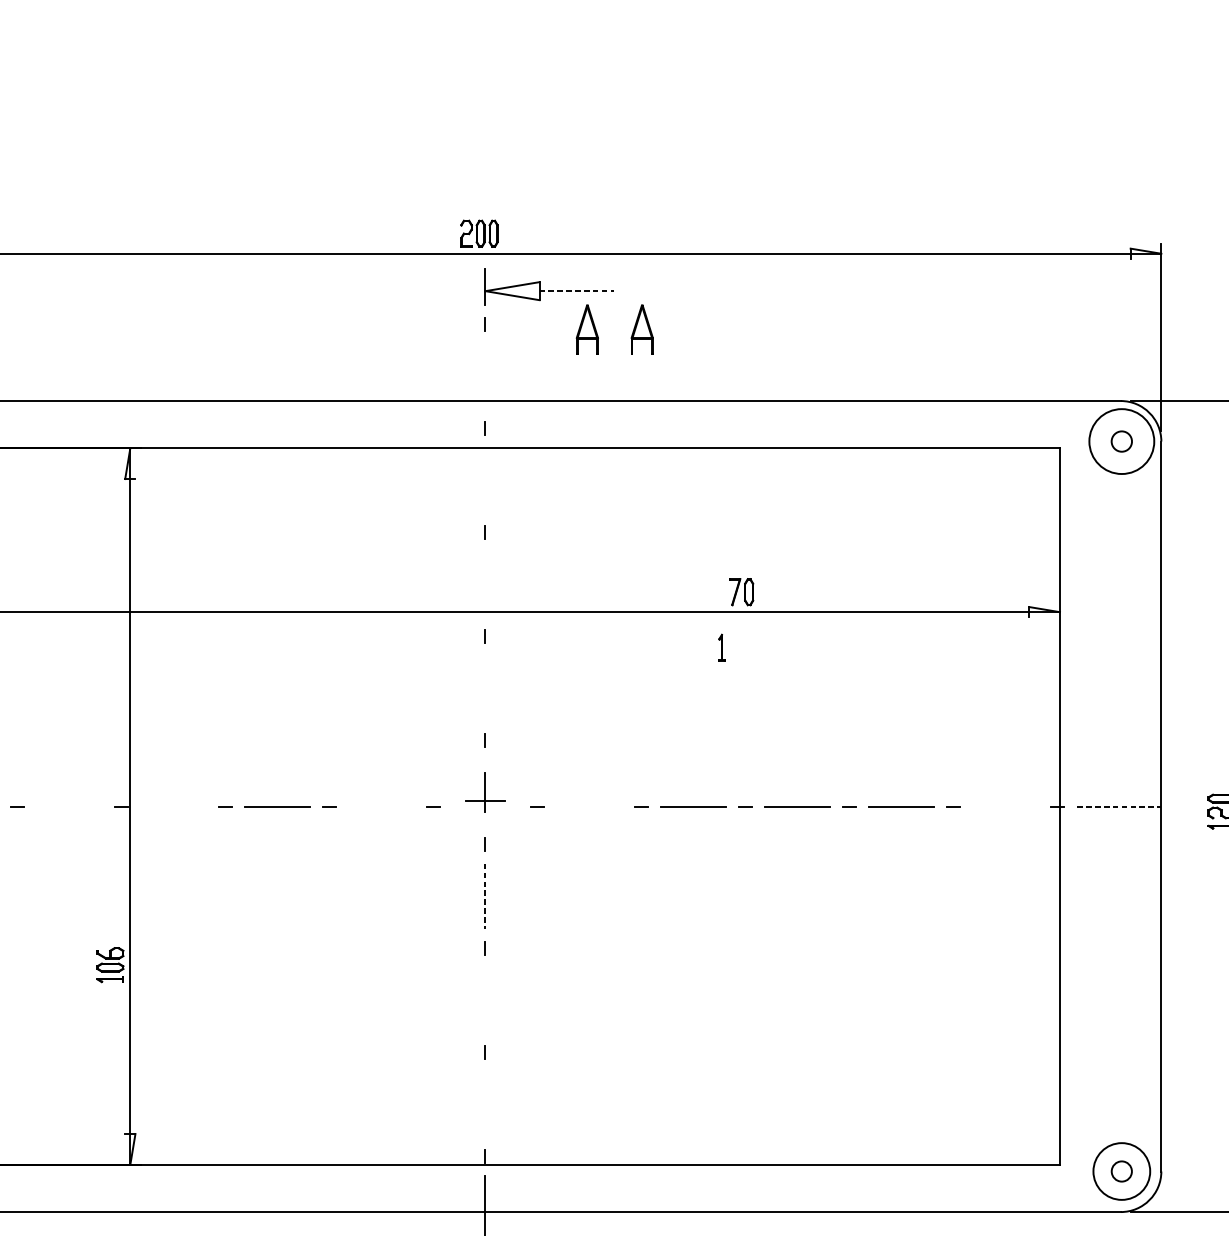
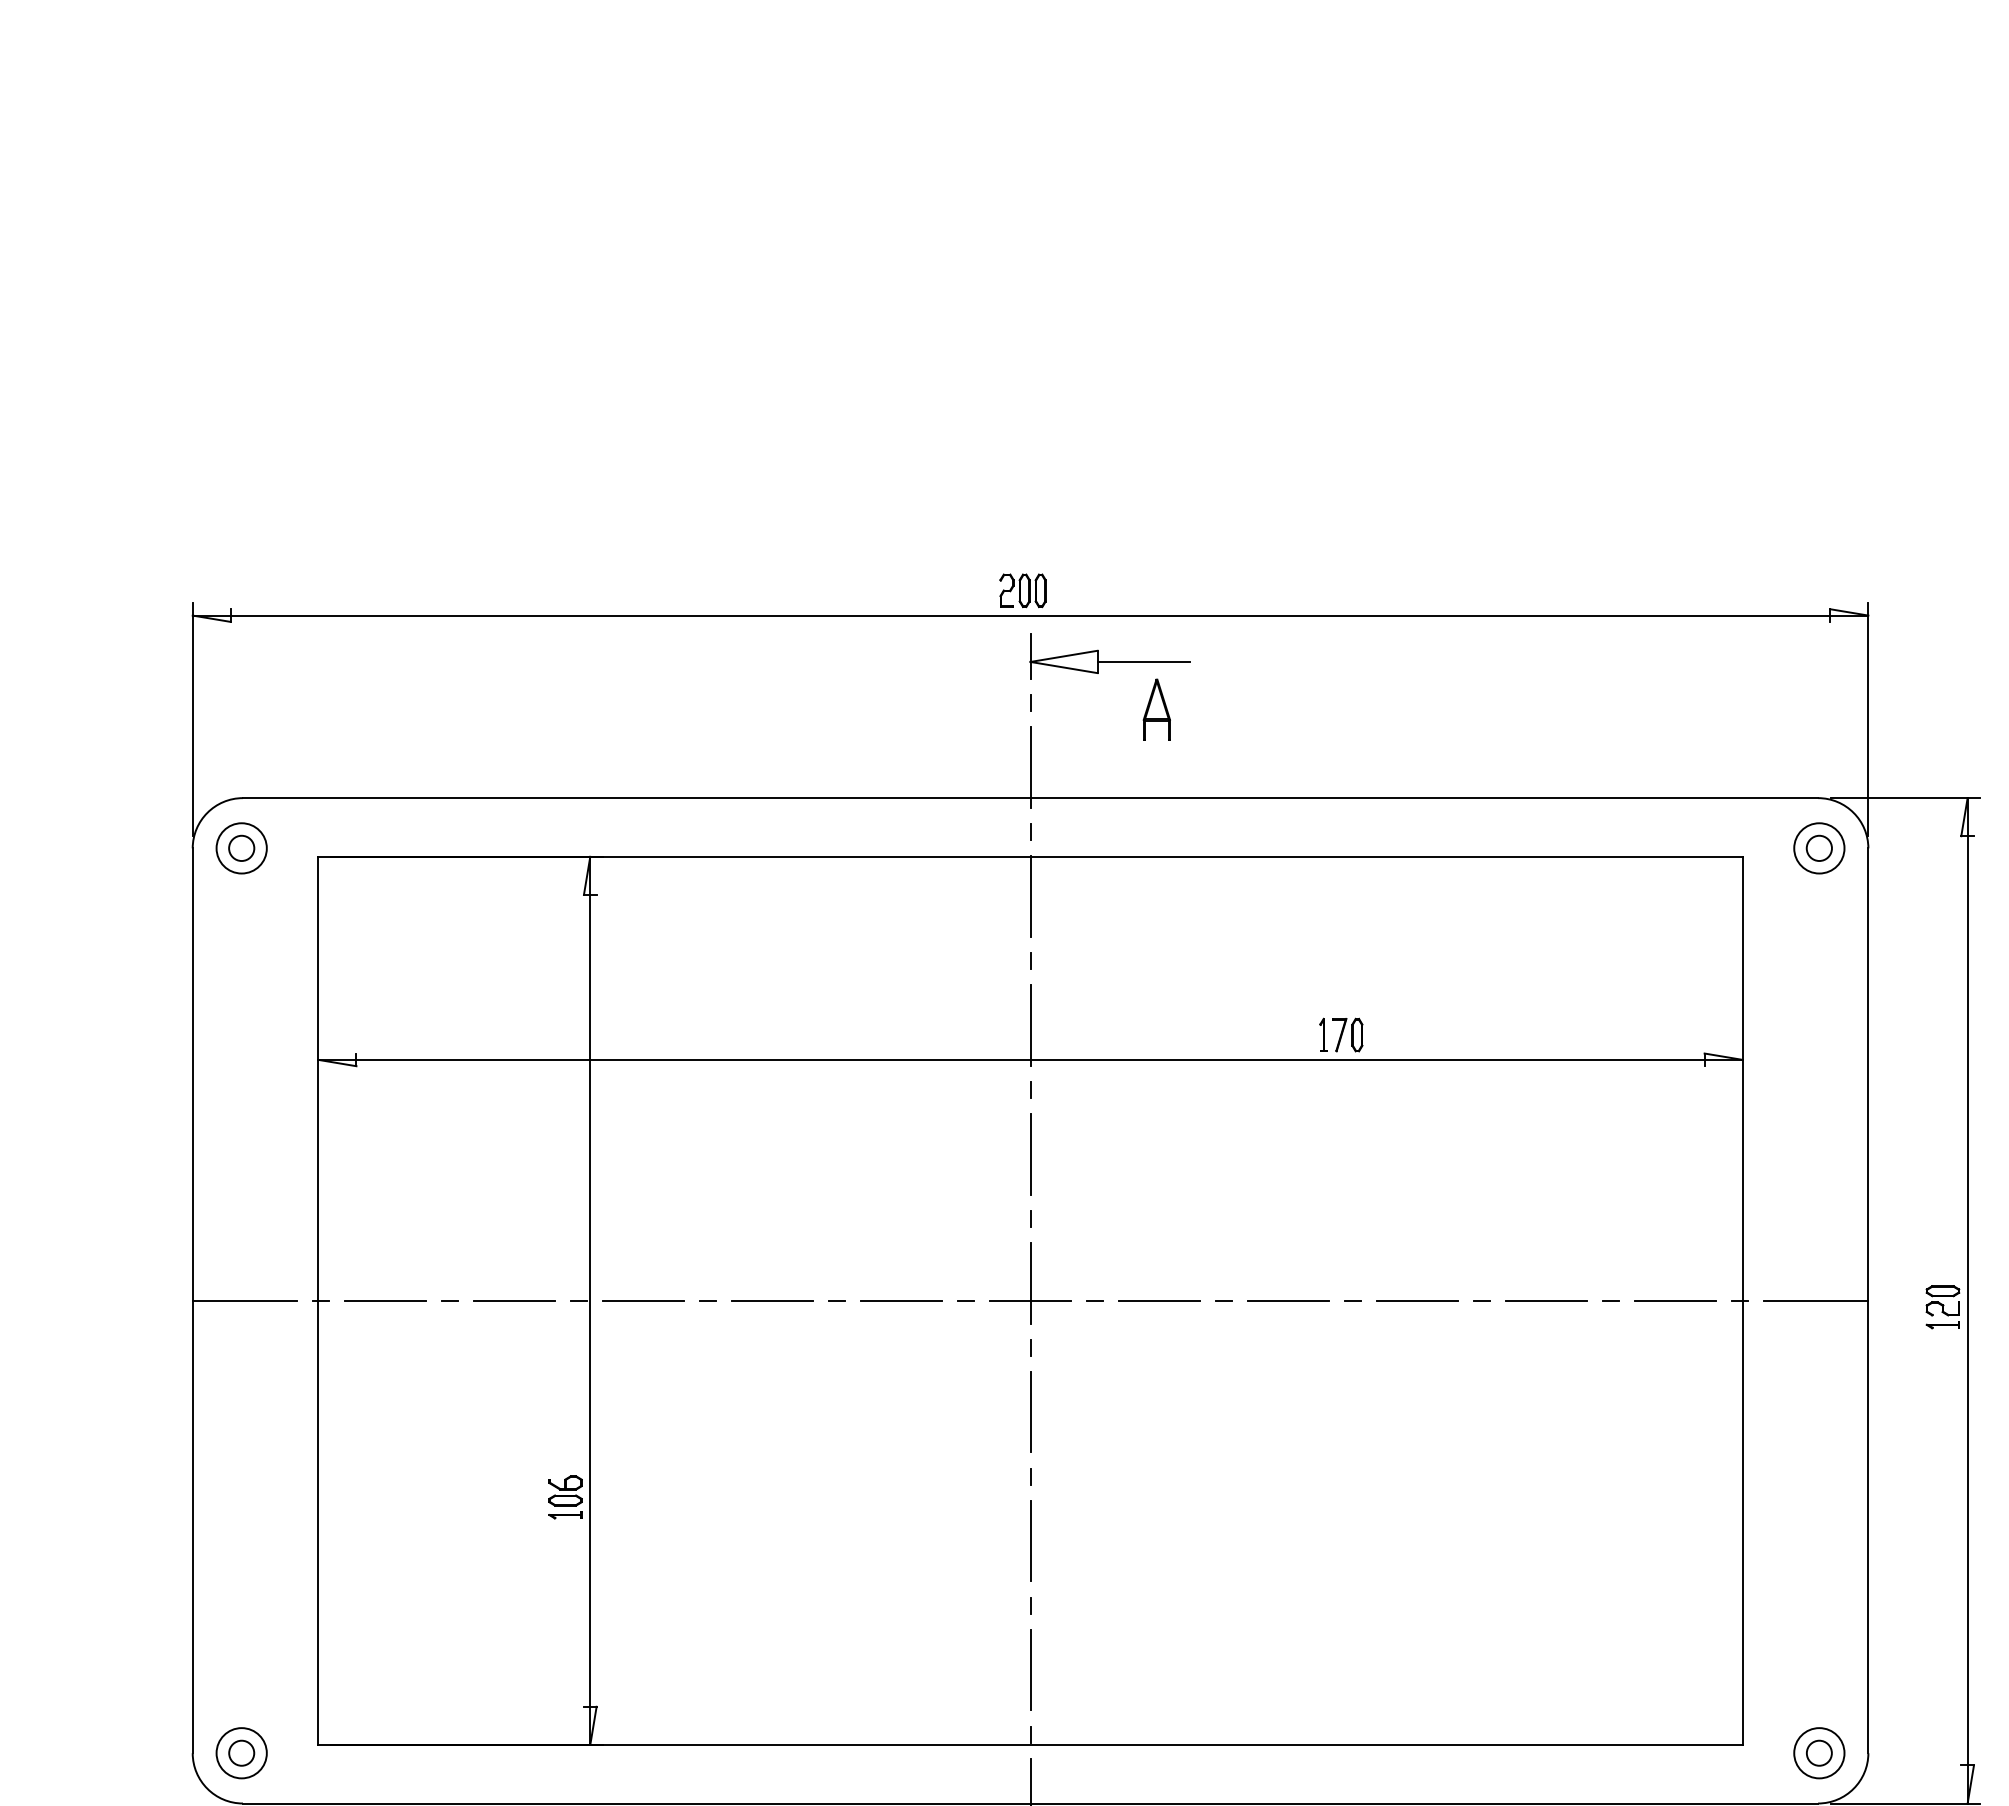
line: (577, 290) -> (1144, 661), dashed -> solid
part: (641, 329) -> (1224, 709), removed
line: (485, 375) -> (1030, 766), added
circle: (1121, 441) -> (1819, 848), size x0.62
line: (485, 479) -> (1030, 895), added
line: (485, 583) -> (1030, 1024), added
part: (721, 647) -> (1323, 1034), moved
line: (485, 687) -> (1030, 1153), added
part: (485, 792) -> (1030, 1283), size x1.67
line: (69, 806) -> (514, 1300), added
line: (173, 806) -> (643, 1300), added
line: (381, 806) -> (901, 1300), added
line: (589, 806) -> (1159, 1300), added
line: (1005, 806) -> (1675, 1300), added
line: (1119, 806) -> (1816, 1300), dashed -> solid
line: (485, 896) -> (1030, 1412), dashed -> solid
line: (485, 999) -> (1030, 1540), added
line: (485, 1103) -> (1030, 1669), added
circle: (1121, 1171) -> (1819, 1753), size x0.71

